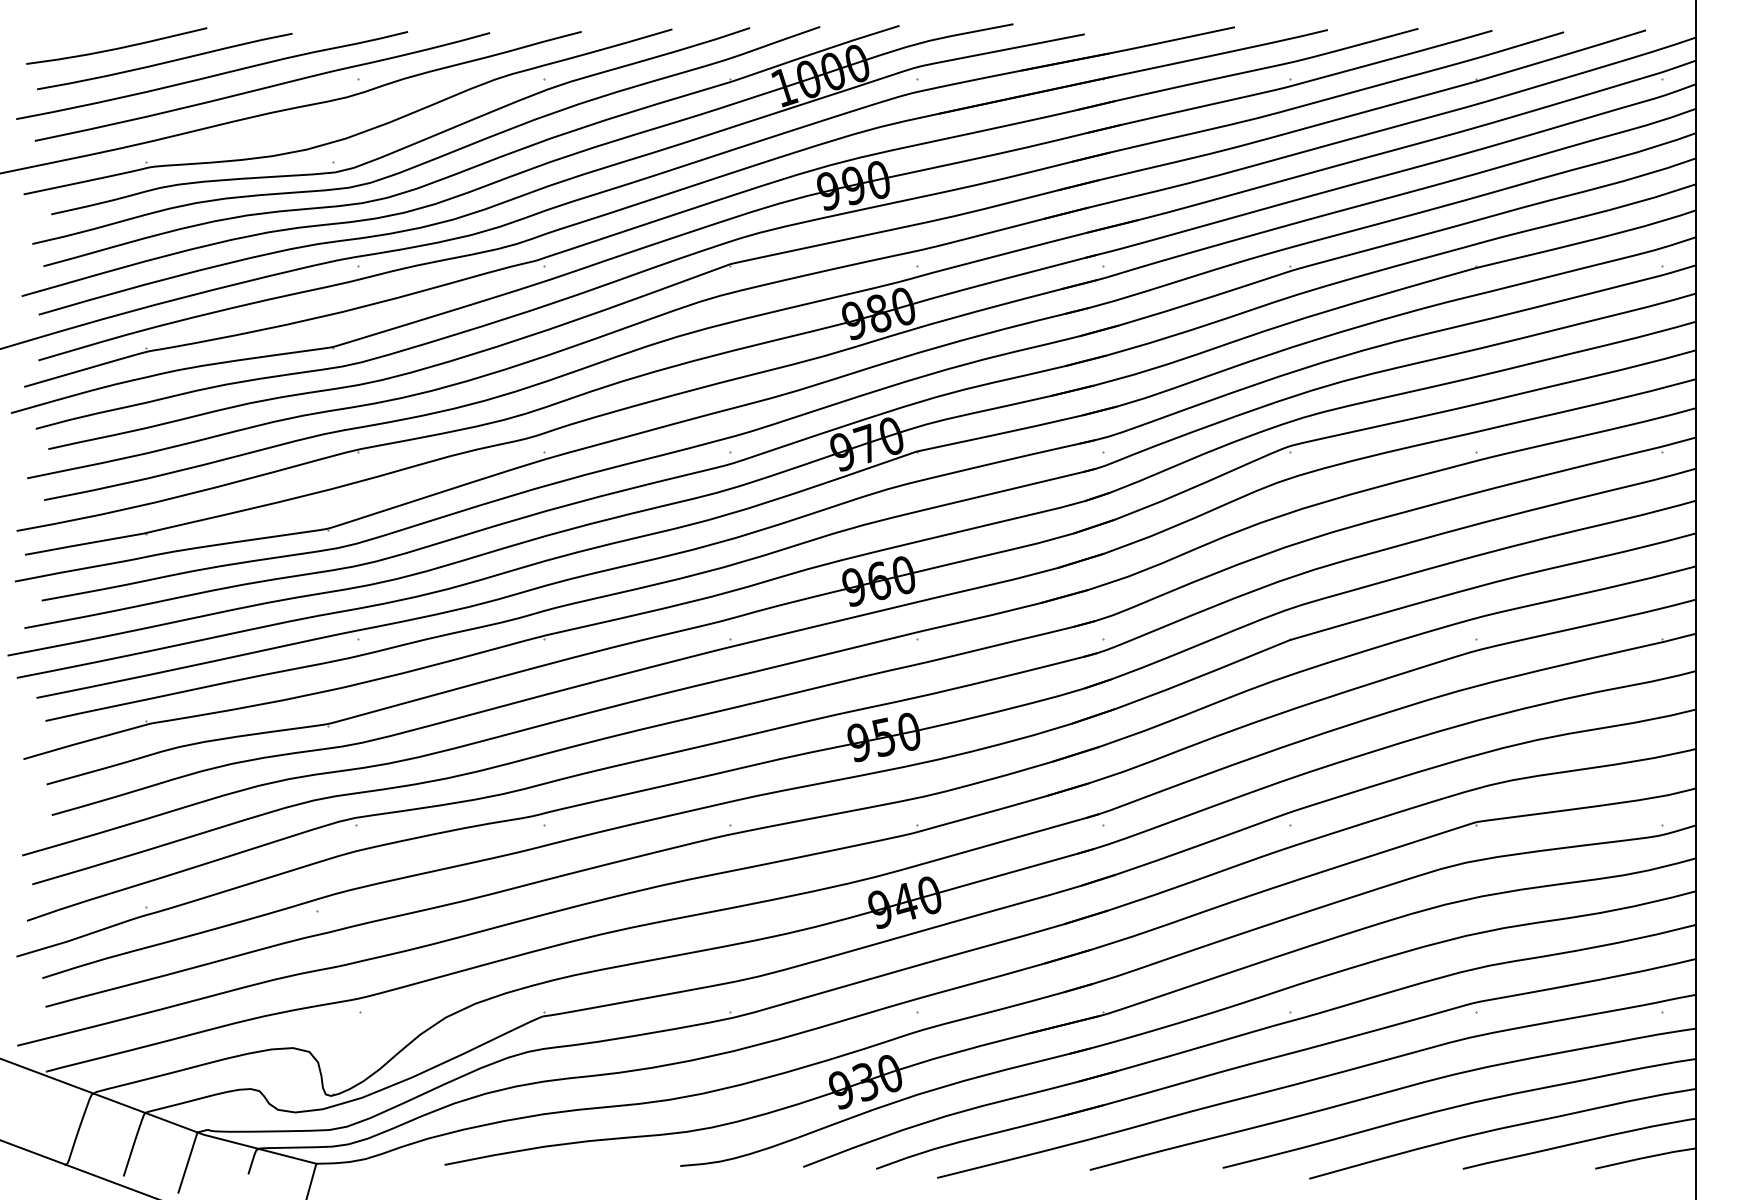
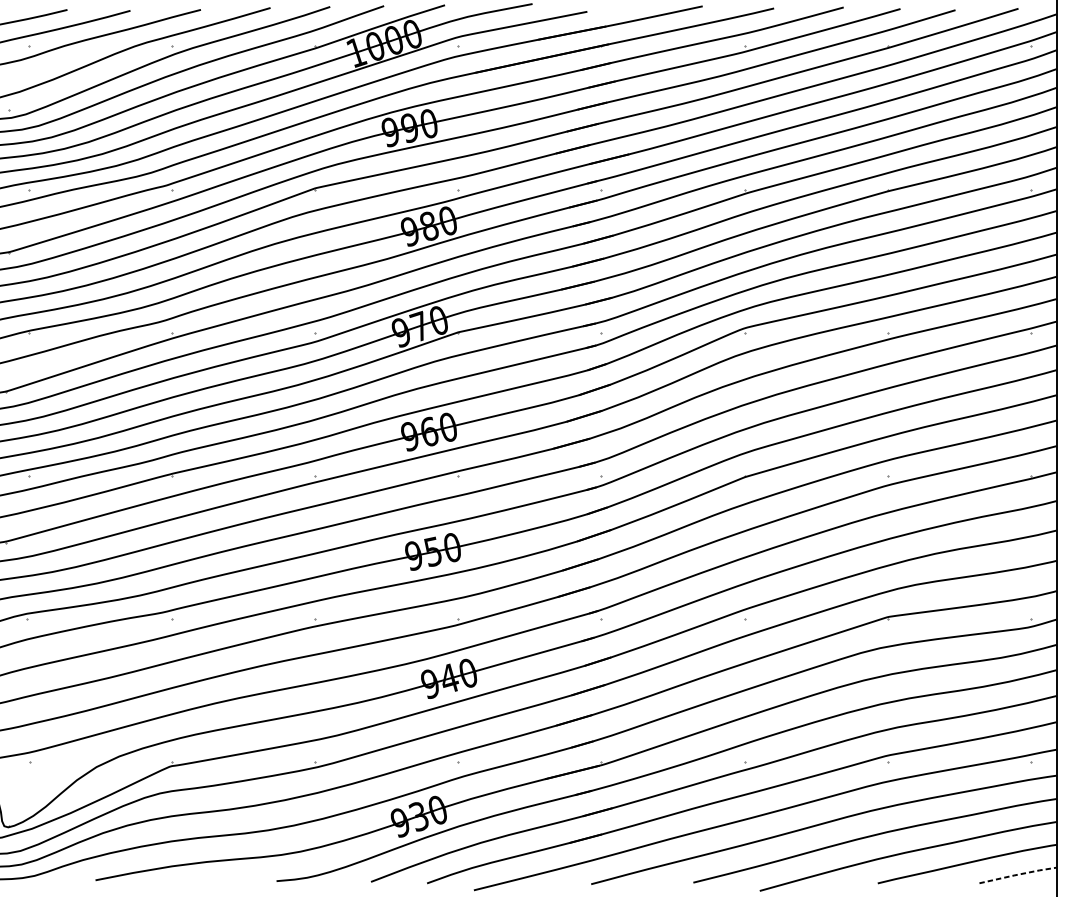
line: (1646, 1157) -> (1018, 874), solid -> dashed

